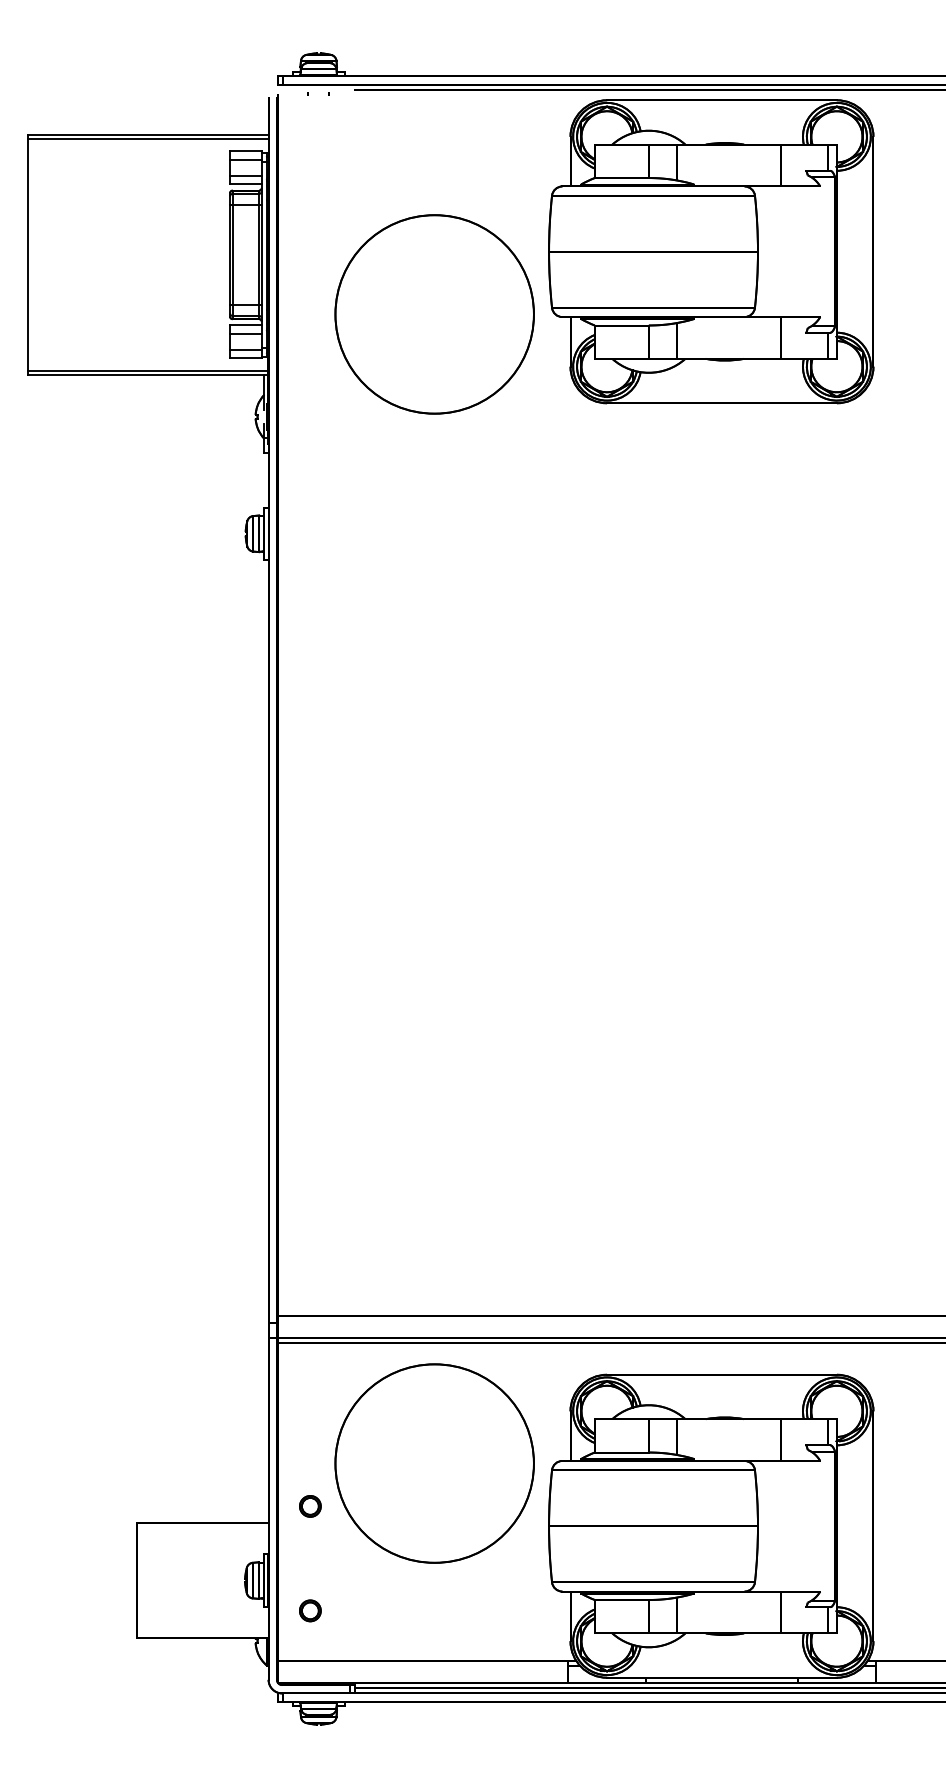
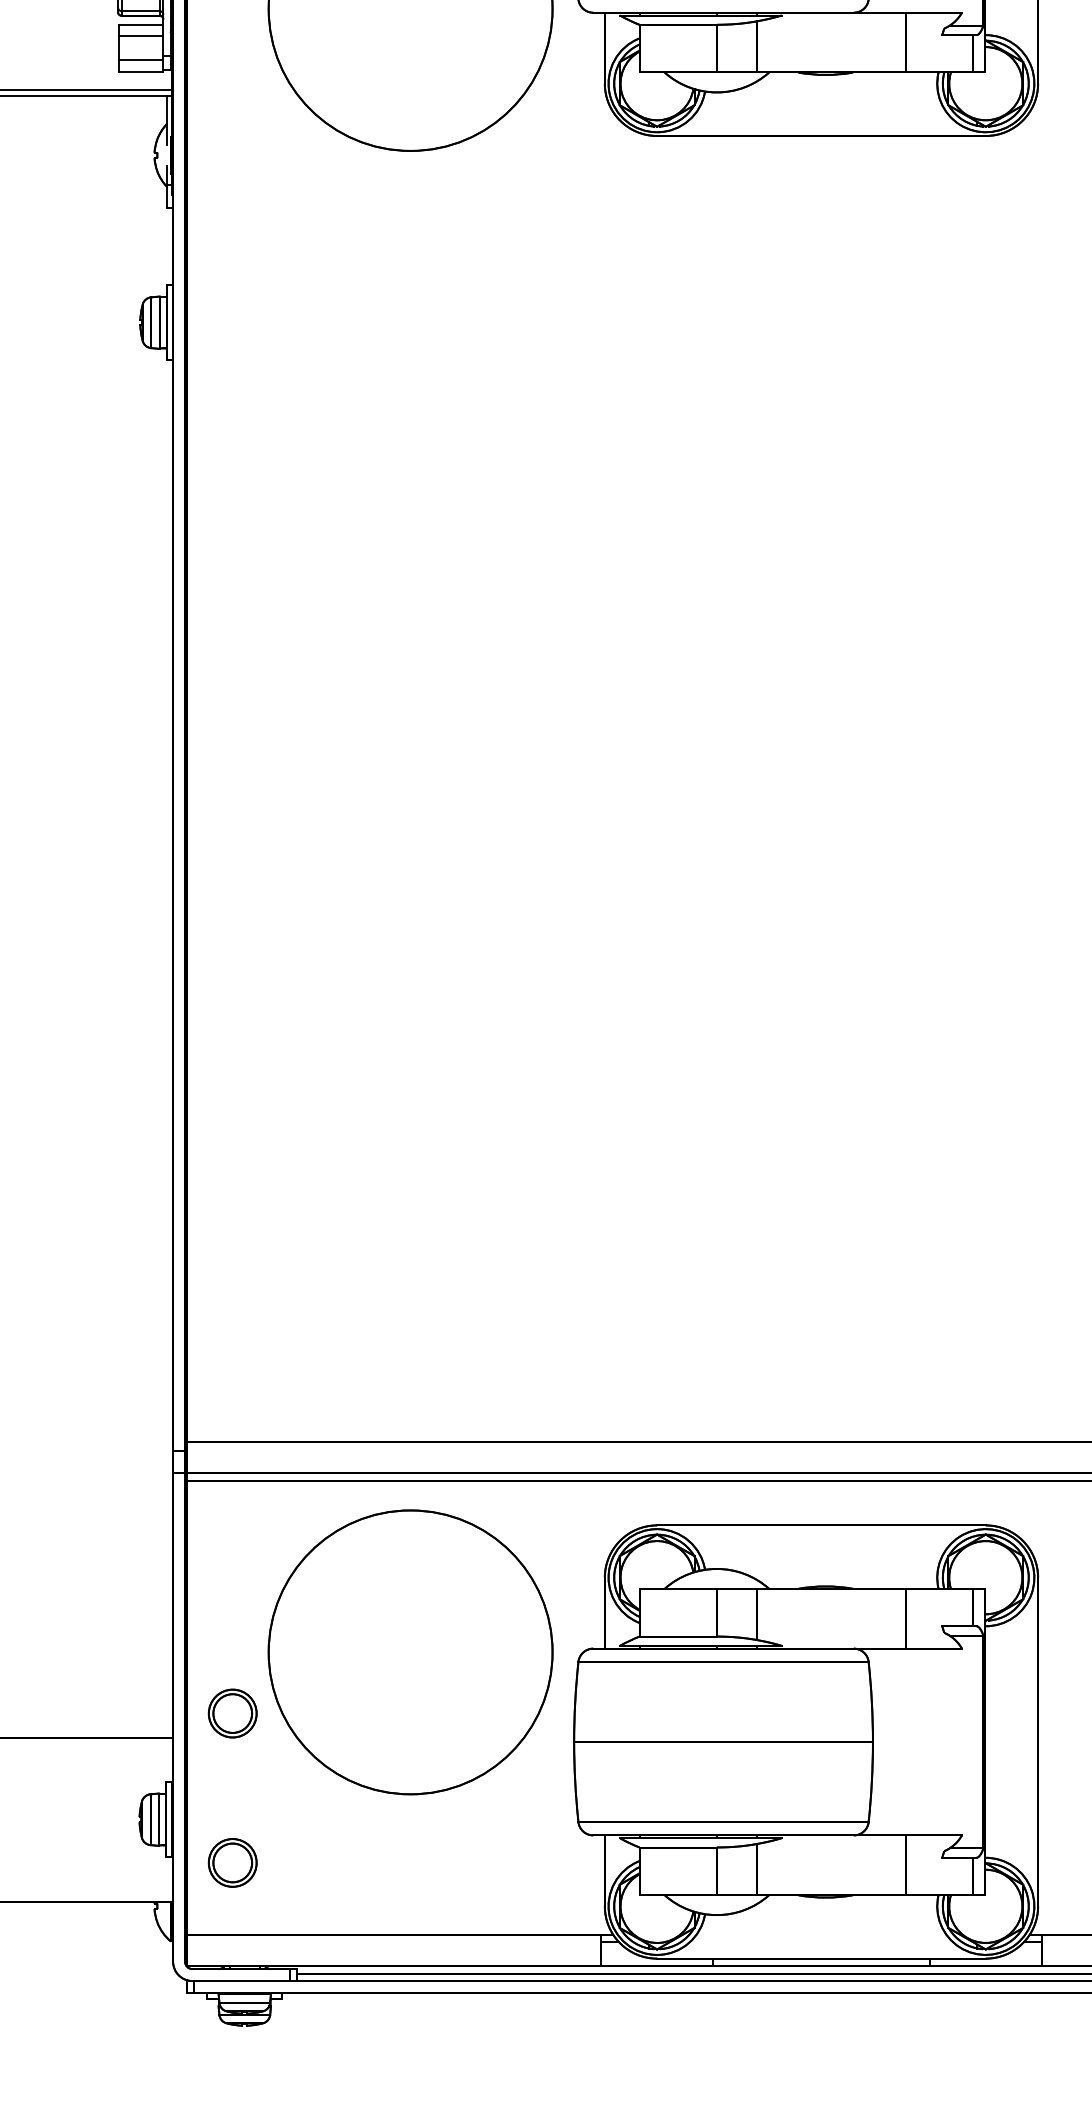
part: (310, 1506) -> (233, 1713), size x1.6
part: (310, 1610) -> (233, 1862), size x1.6

